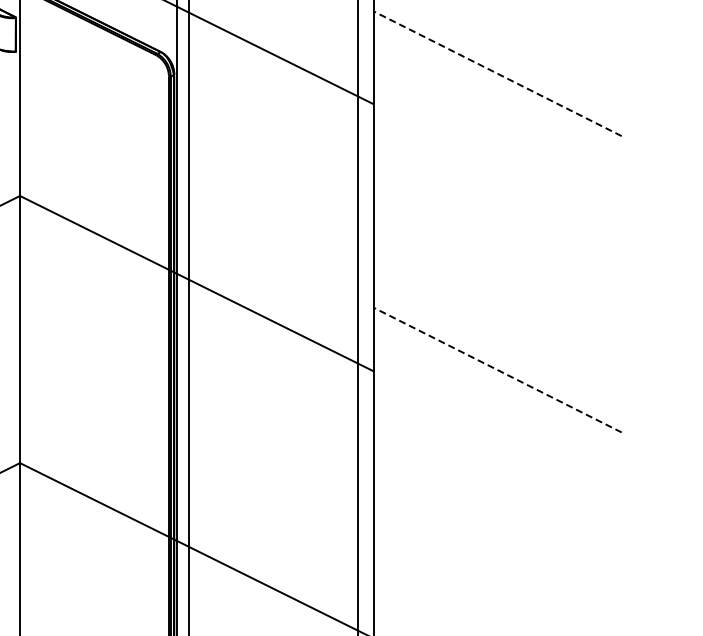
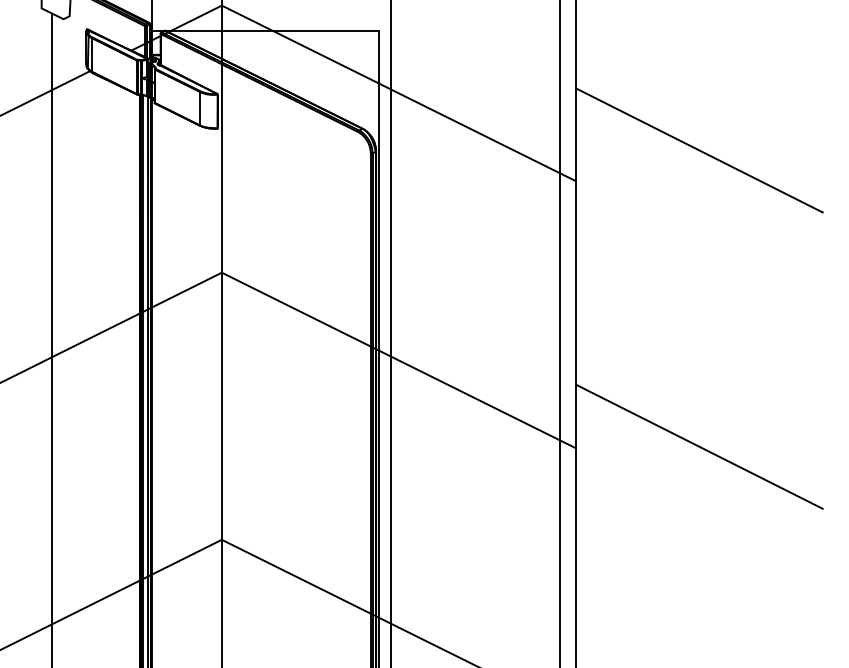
line: (497, 73) -> (699, 150), dashed -> solid
line: (497, 369) -> (699, 446), dashed -> solid

